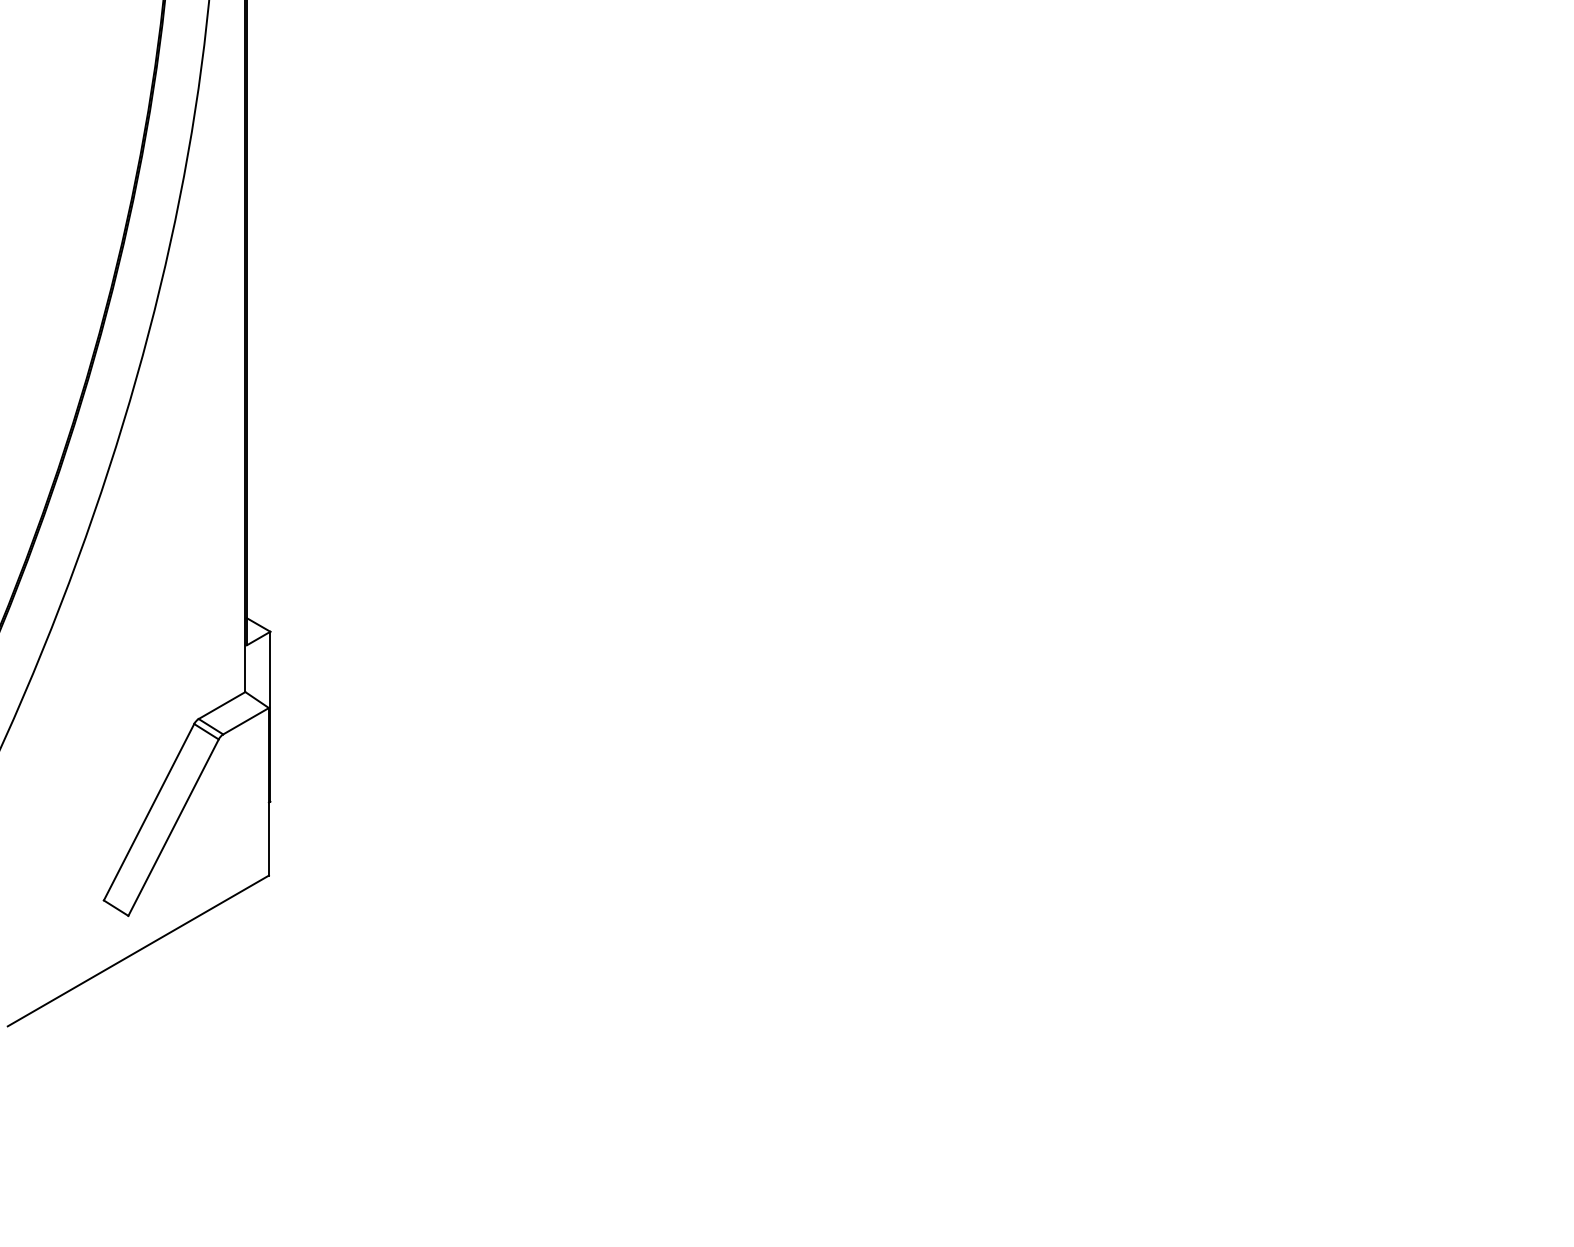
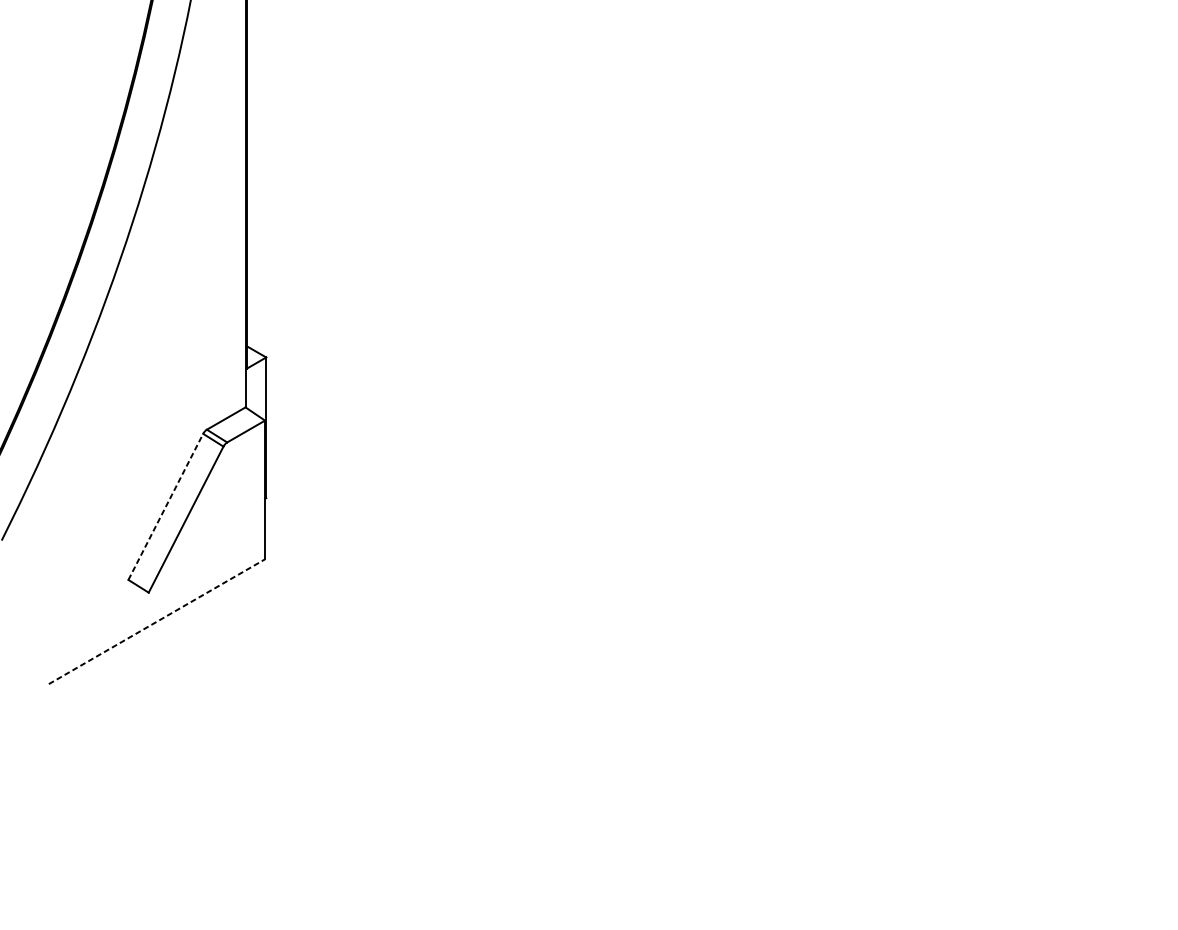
line: (149, 811) -> (166, 506), solid -> dashed
line: (138, 950) -> (157, 621), solid -> dashed

